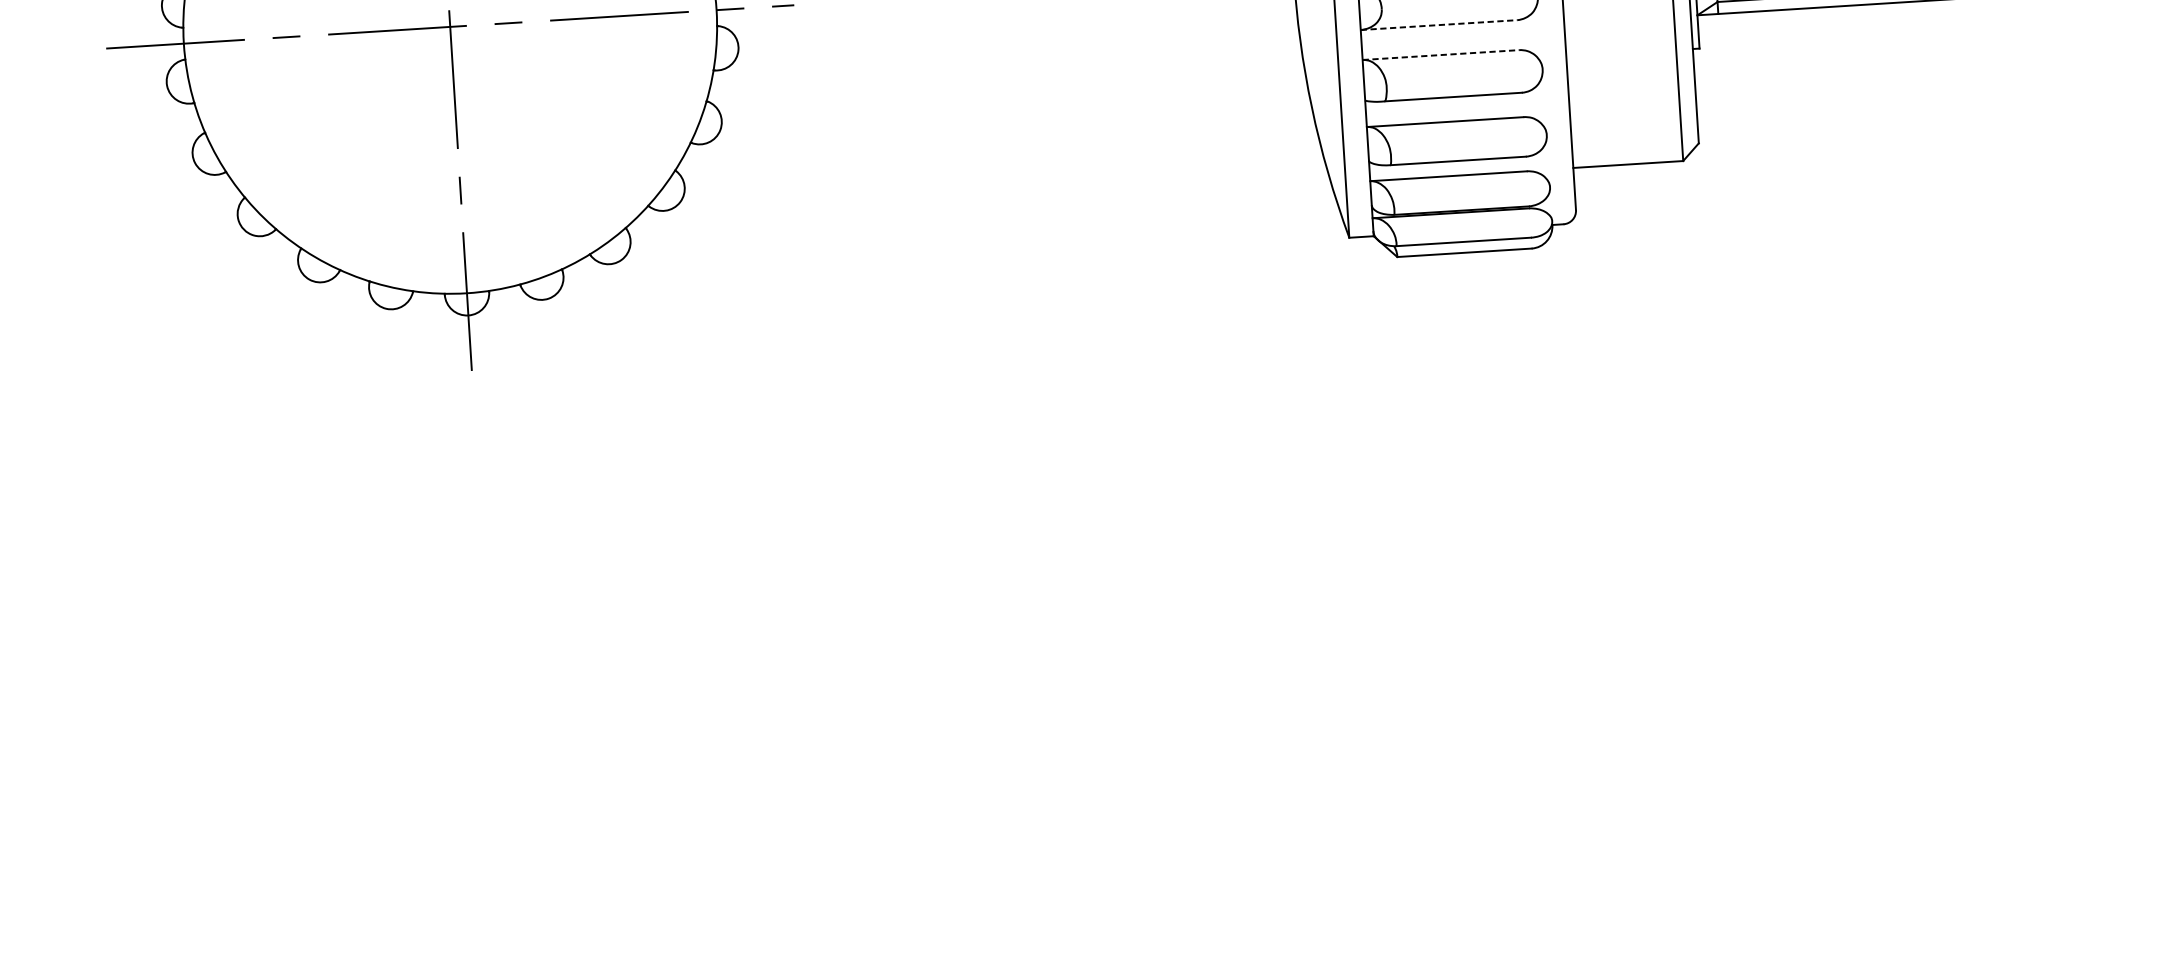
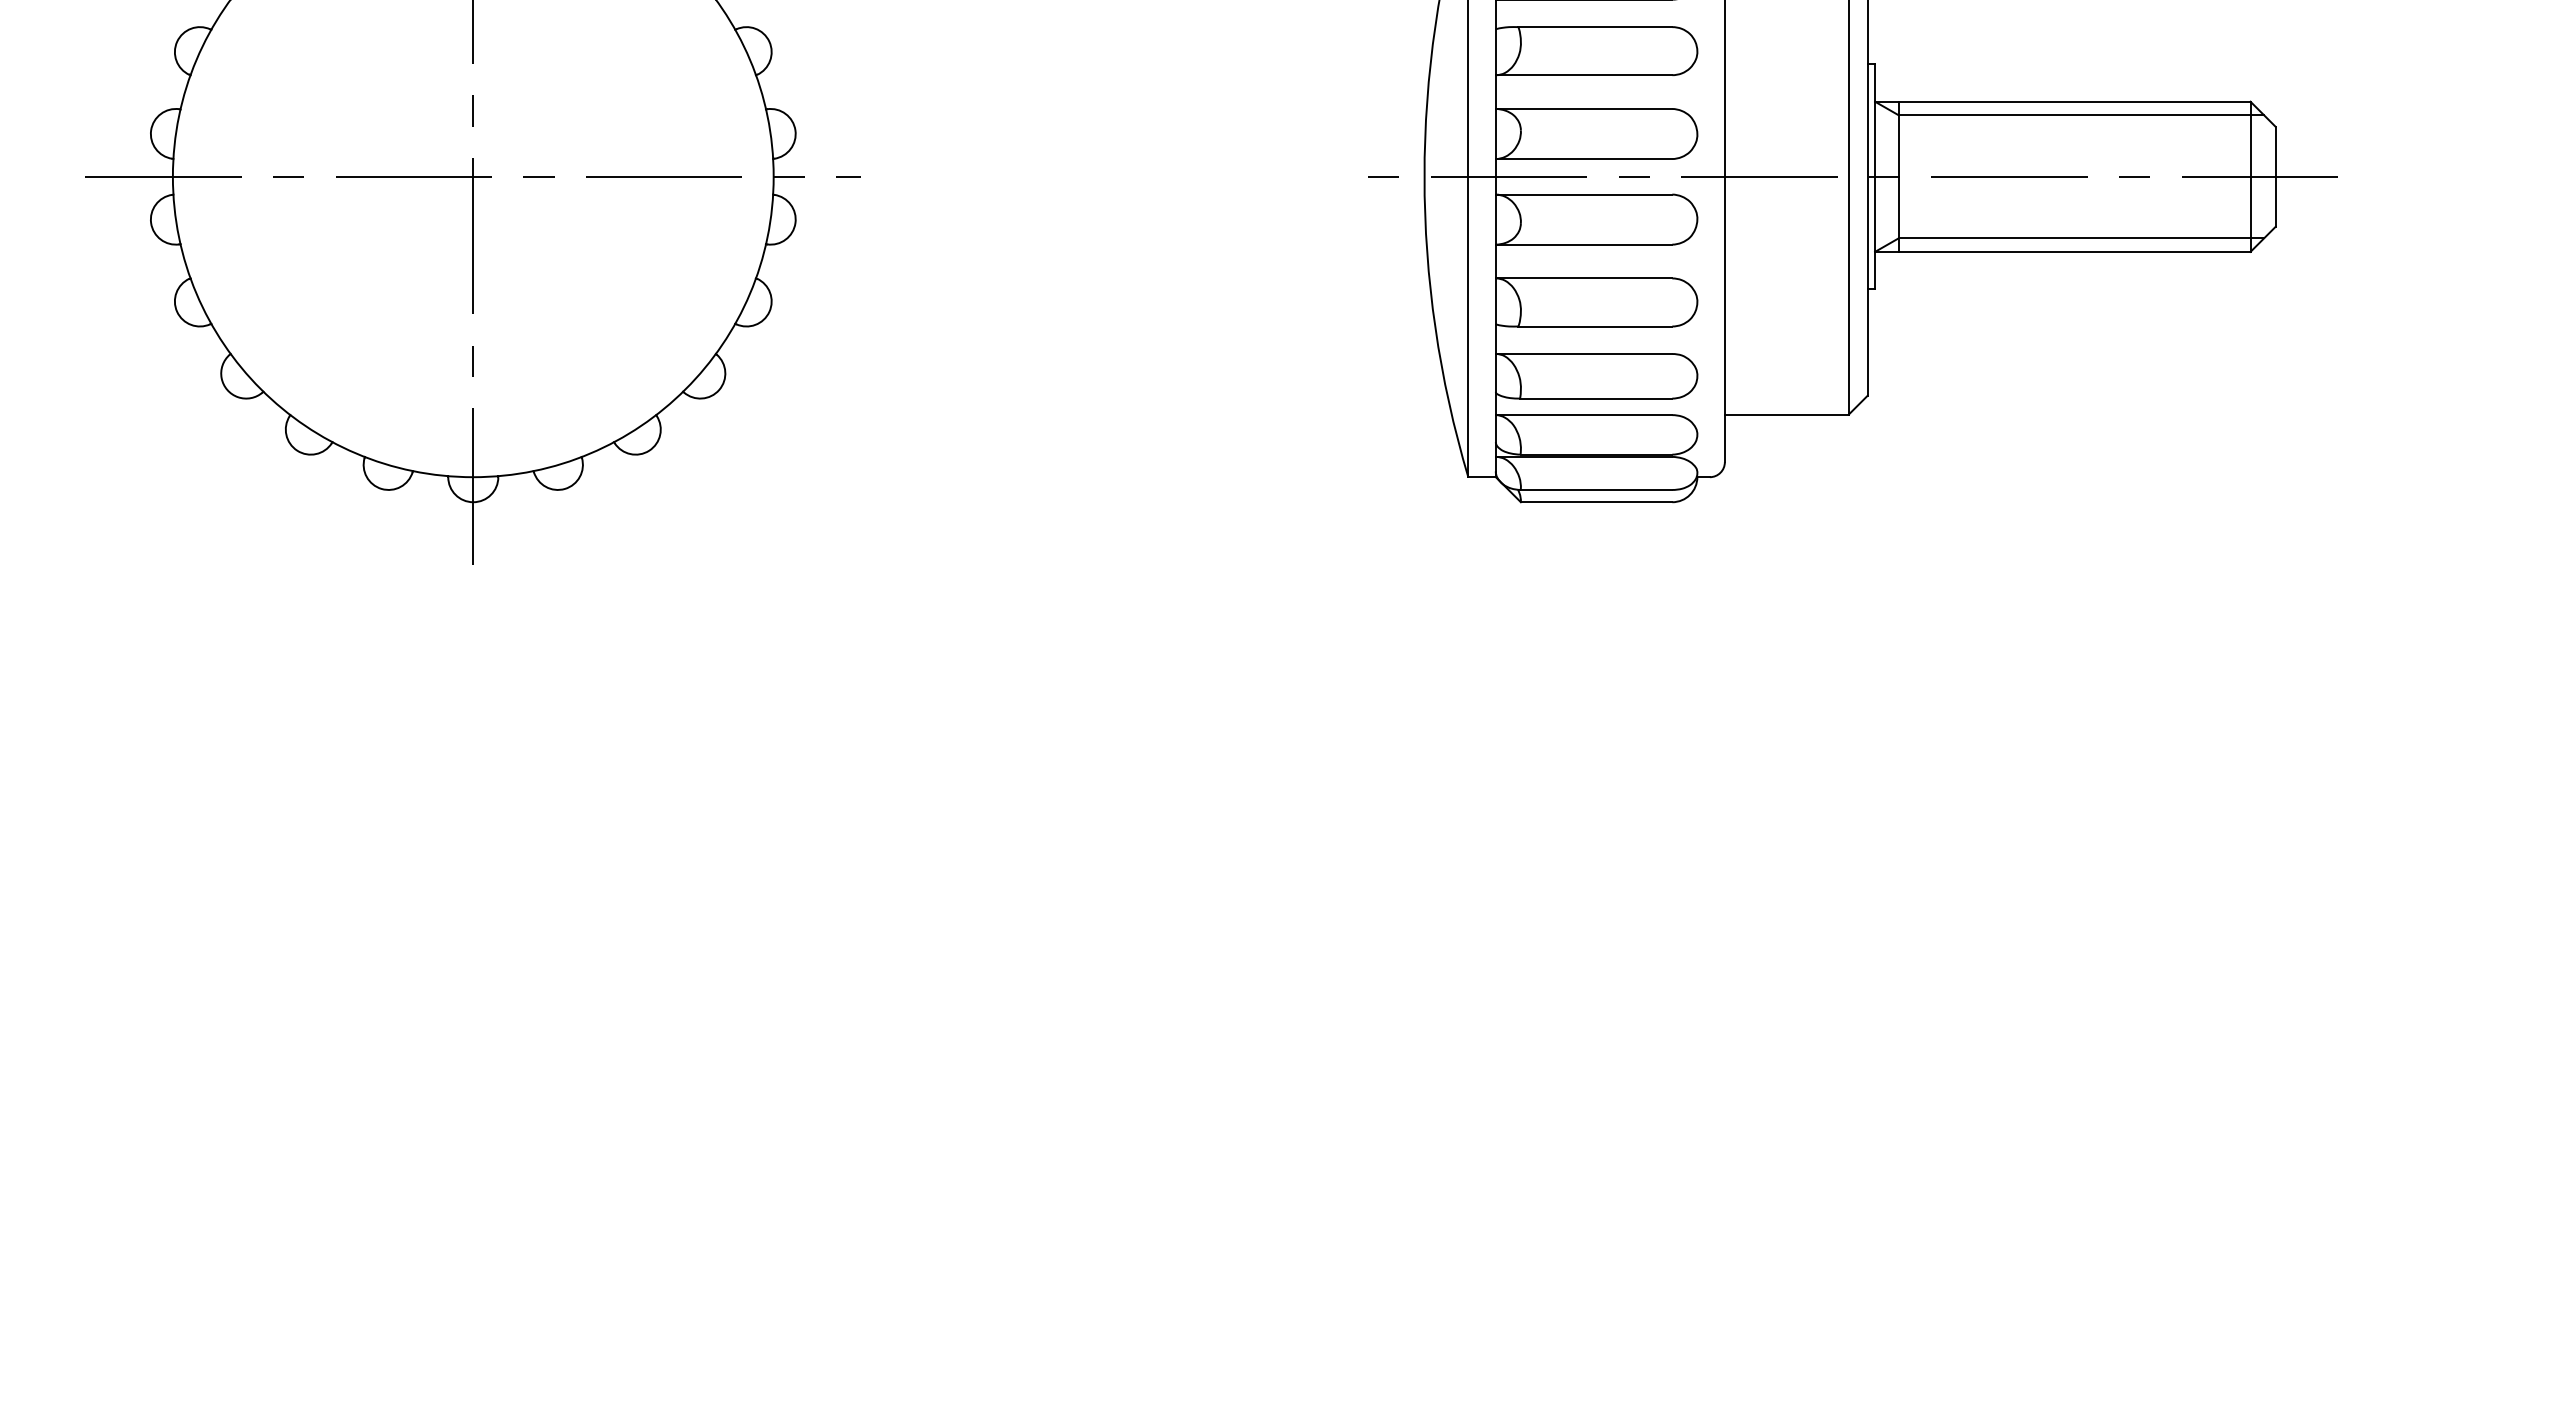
line: (1439, 24) -> (1584, 244), dashed -> solid
line: (1441, 55) -> (1584, 278), dashed -> solid

